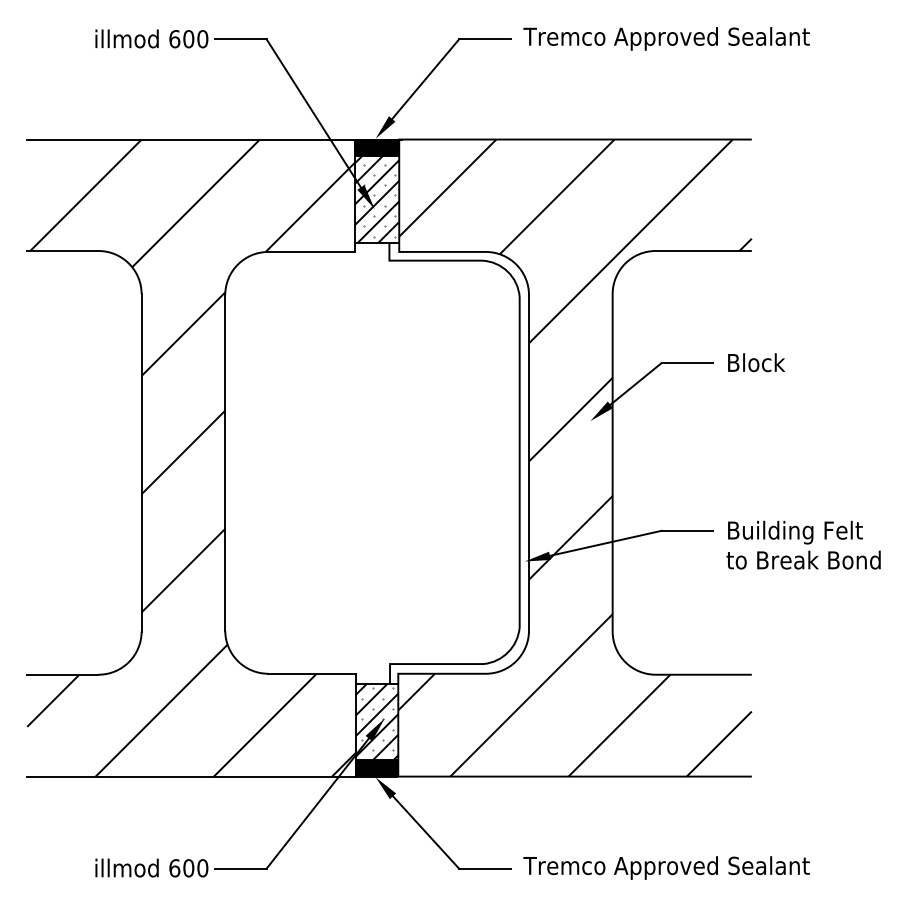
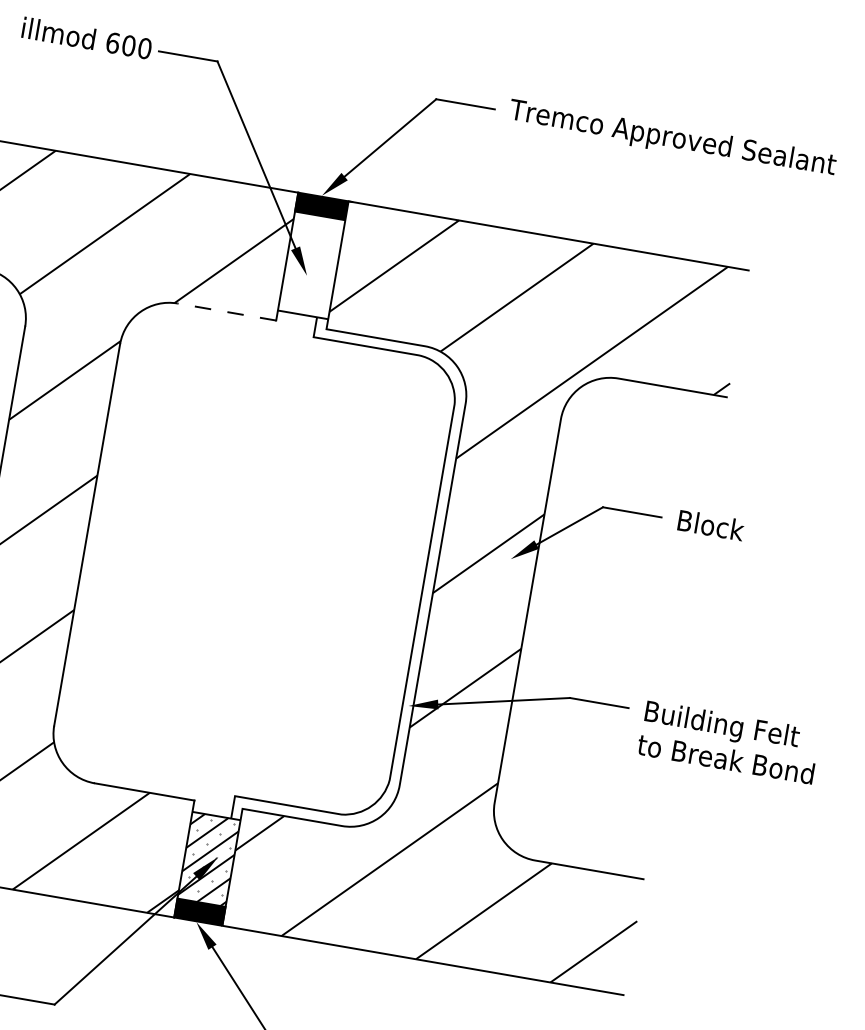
hatch: (377, 196) -> (312, 261), removed
line: (311, 251) -> (226, 311), solid -> dashed

